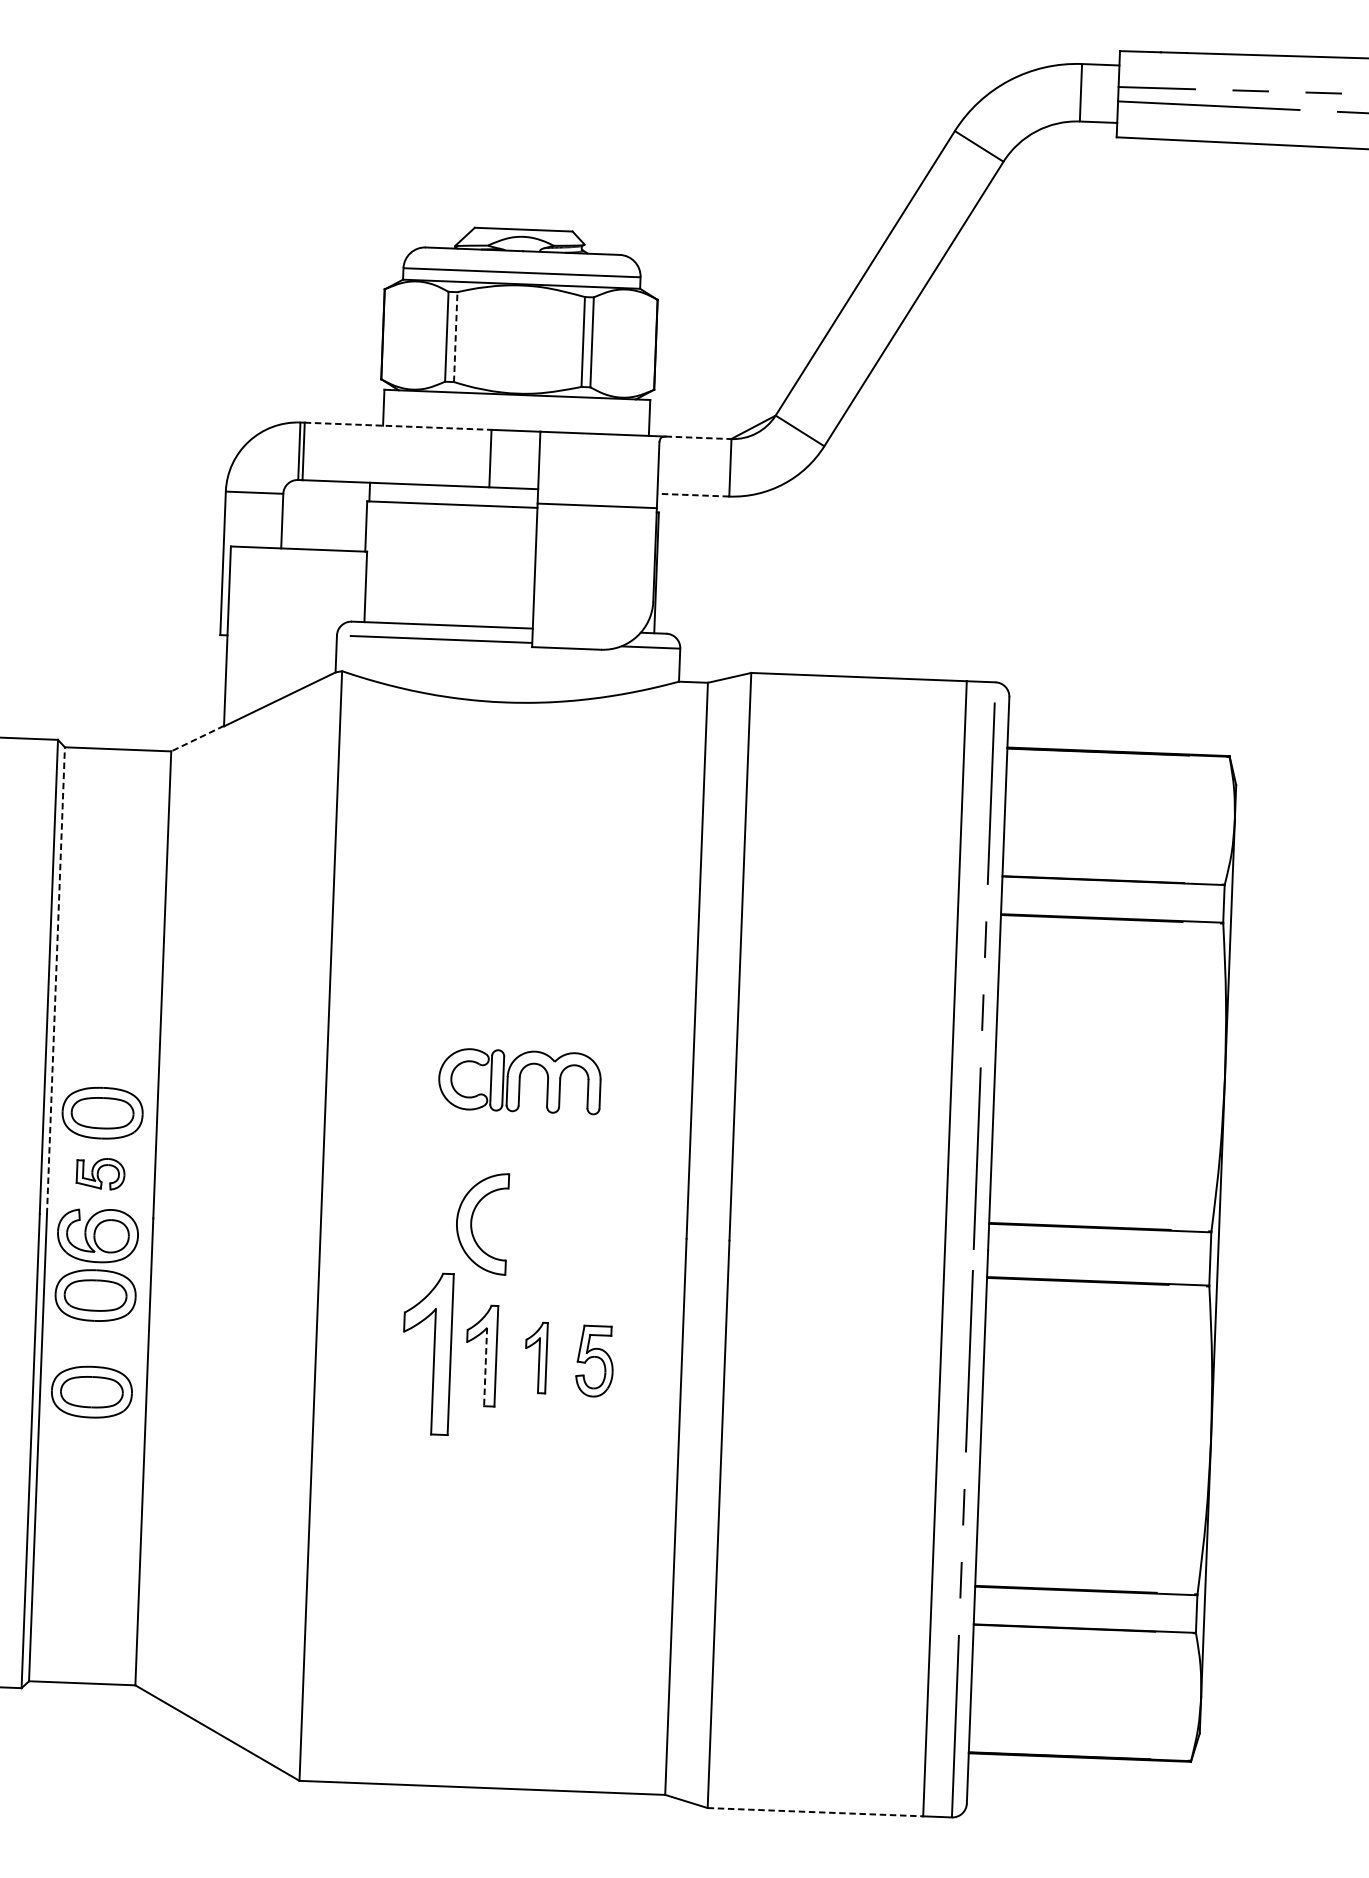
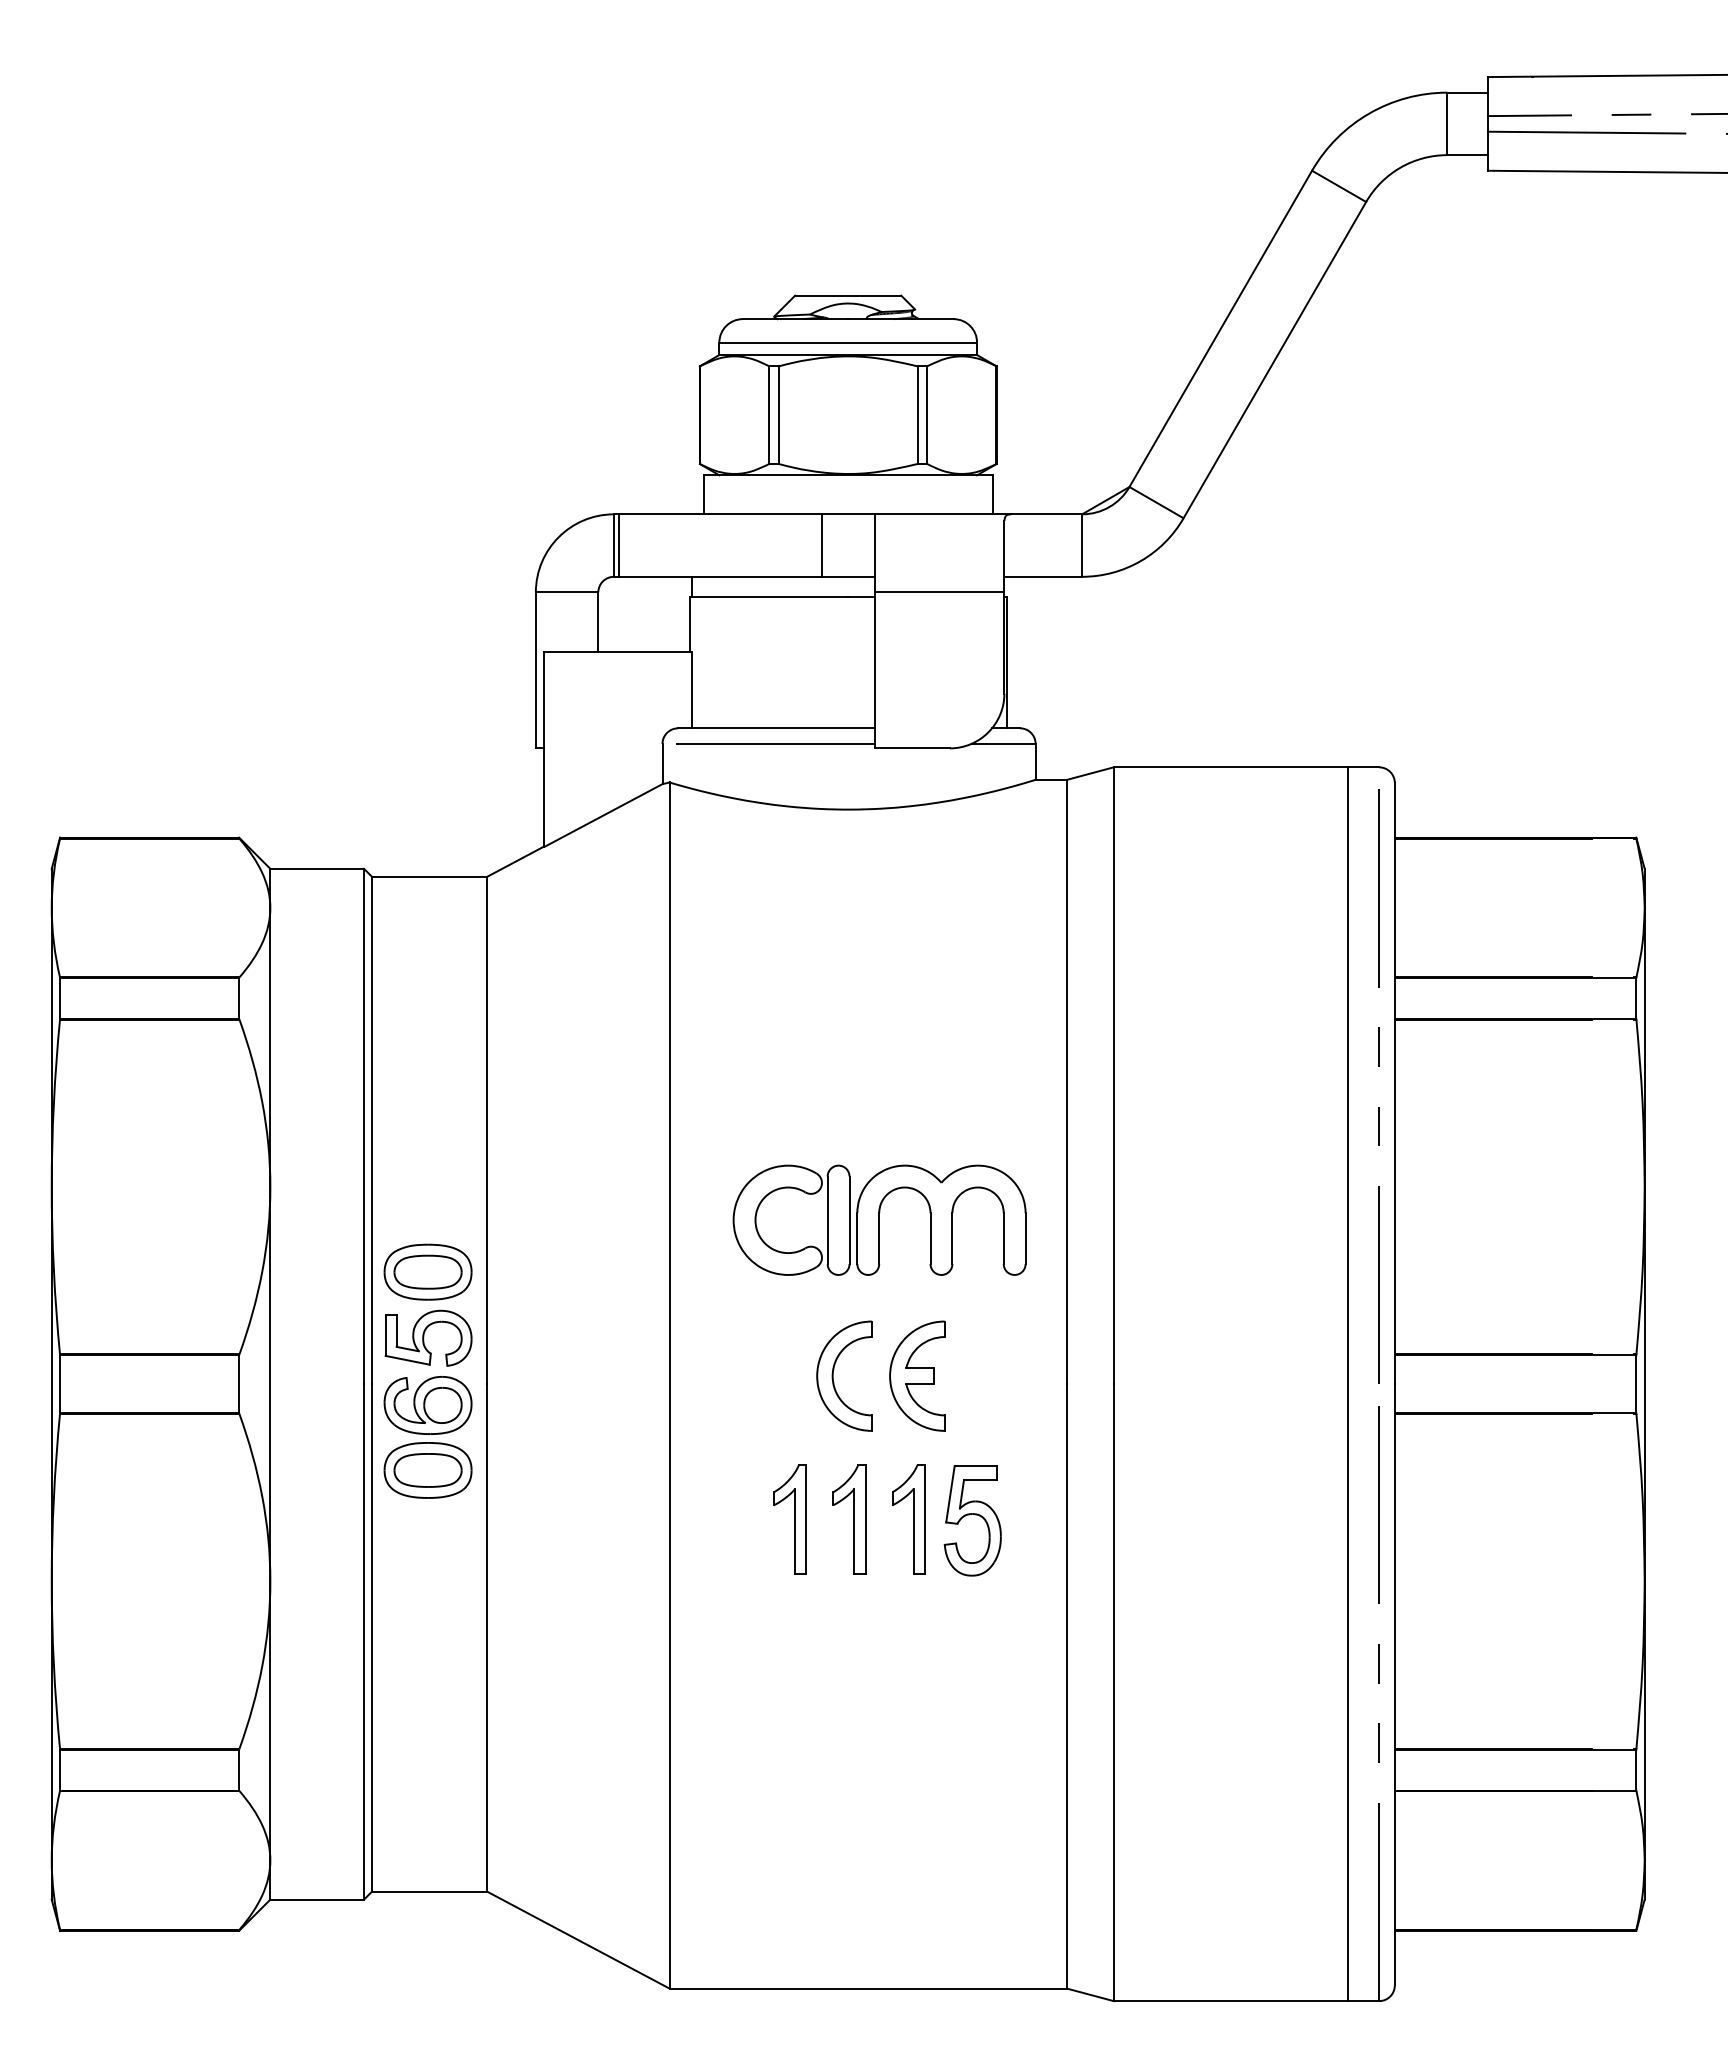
line: (455, 337) -> (778, 415), dashed -> solid
line: (398, 426) -> (720, 514), dashed -> solid
line: (698, 437) -> (1046, 514), dashed -> solid
line: (693, 494) -> (1043, 576), dashed -> solid
line: (197, 738) -> (515, 861), dashed -> solid
line: (55, 980) -> (371, 1130), dashed -> solid
part: (519, 1080) -> (879, 1219), size x1.67
part: (100, 1173) -> (428, 1337), size x1.67
part: (549, 1225) -> (917, 1375), added
part: (426, 1353) -> (789, 1519), size x0.62
part: (535, 1357) -> (908, 1519), size x1.43
part: (594, 1360) -> (972, 1520), size x1.43
line: (485, 1366) -> (854, 1531), dashed -> solid
part: (91, 1392) -> (427, 1575), removed
line: (816, 1812) -> (1231, 2001), dashed -> solid

